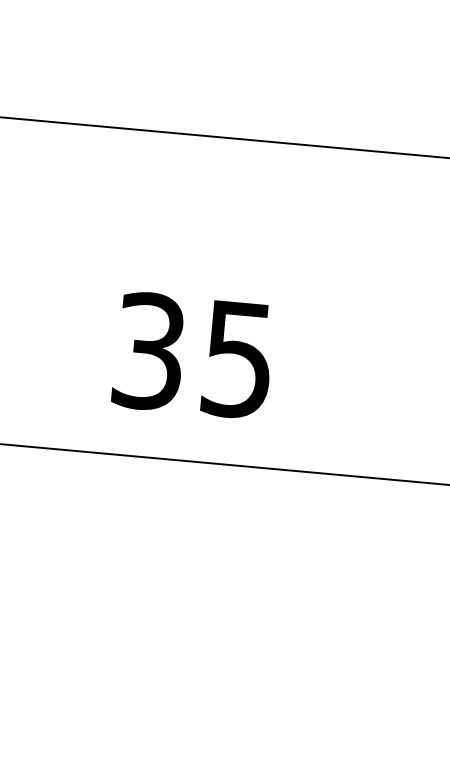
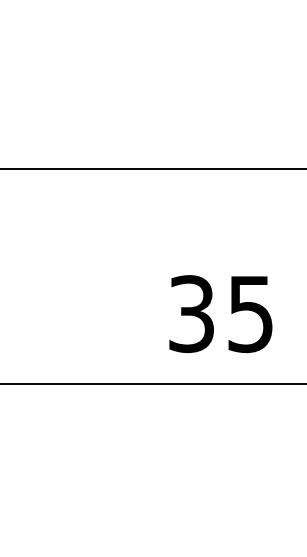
text: (192, 356) -> (220, 314), moved

